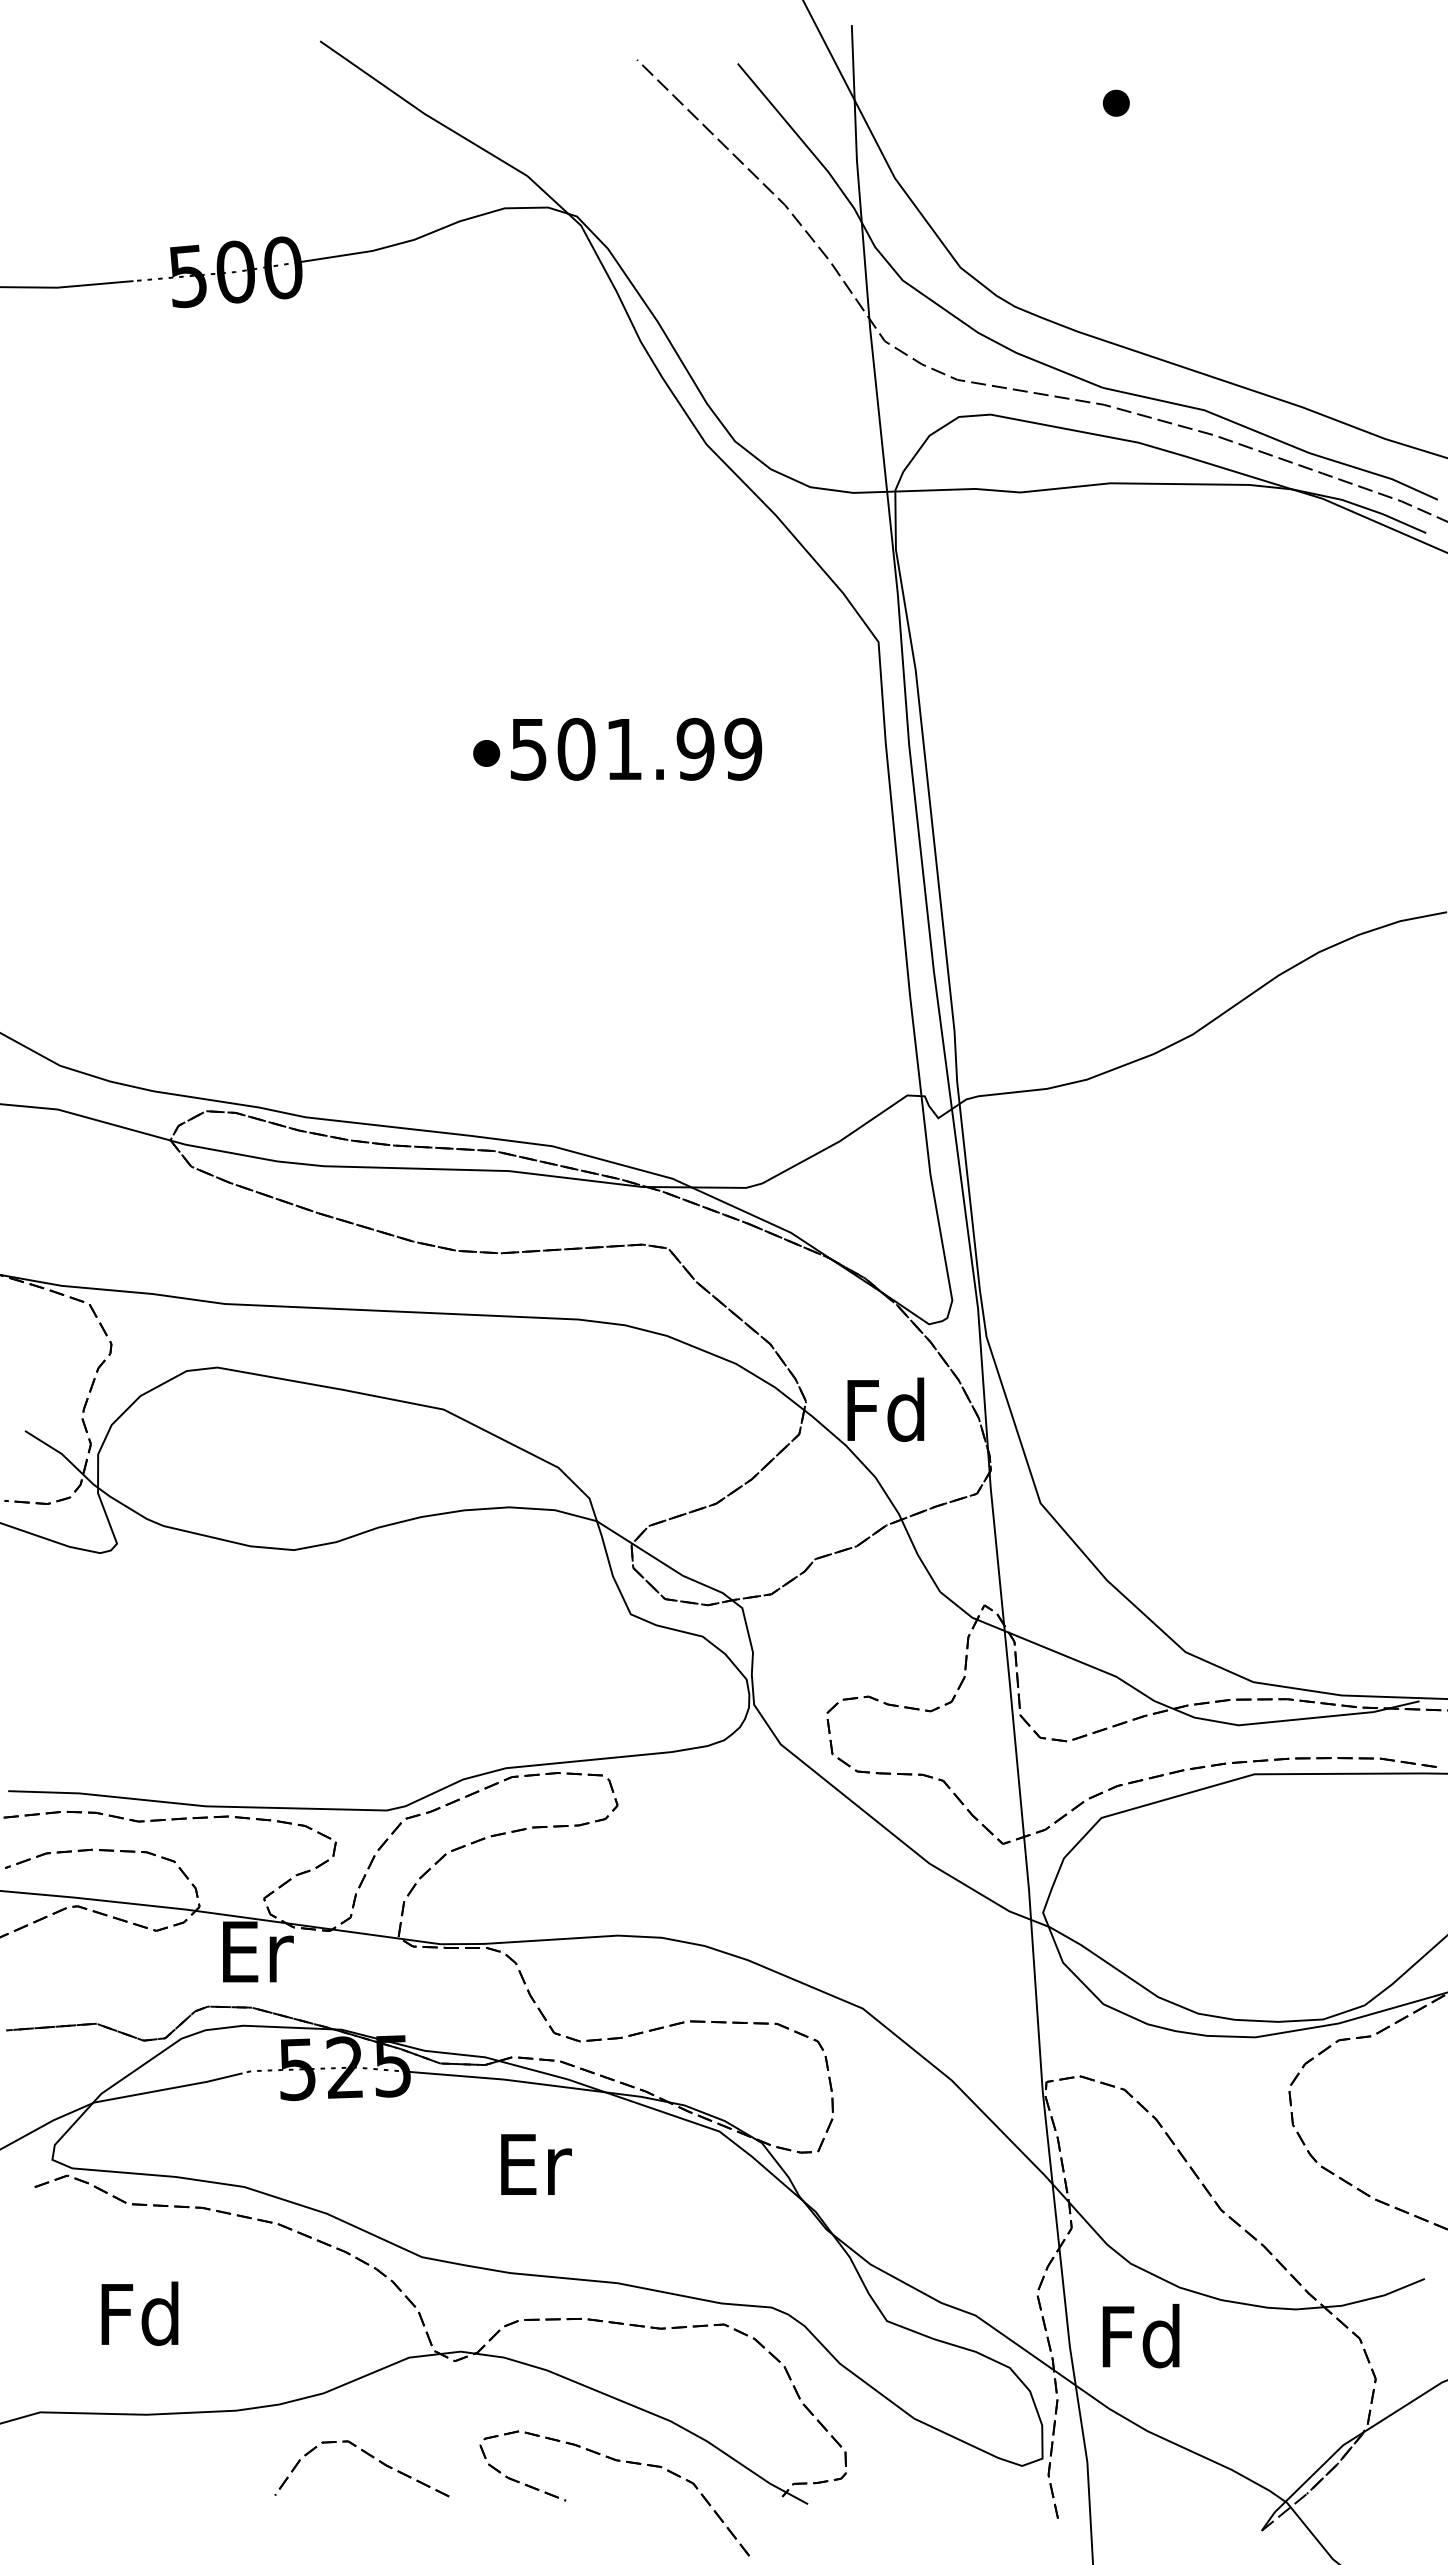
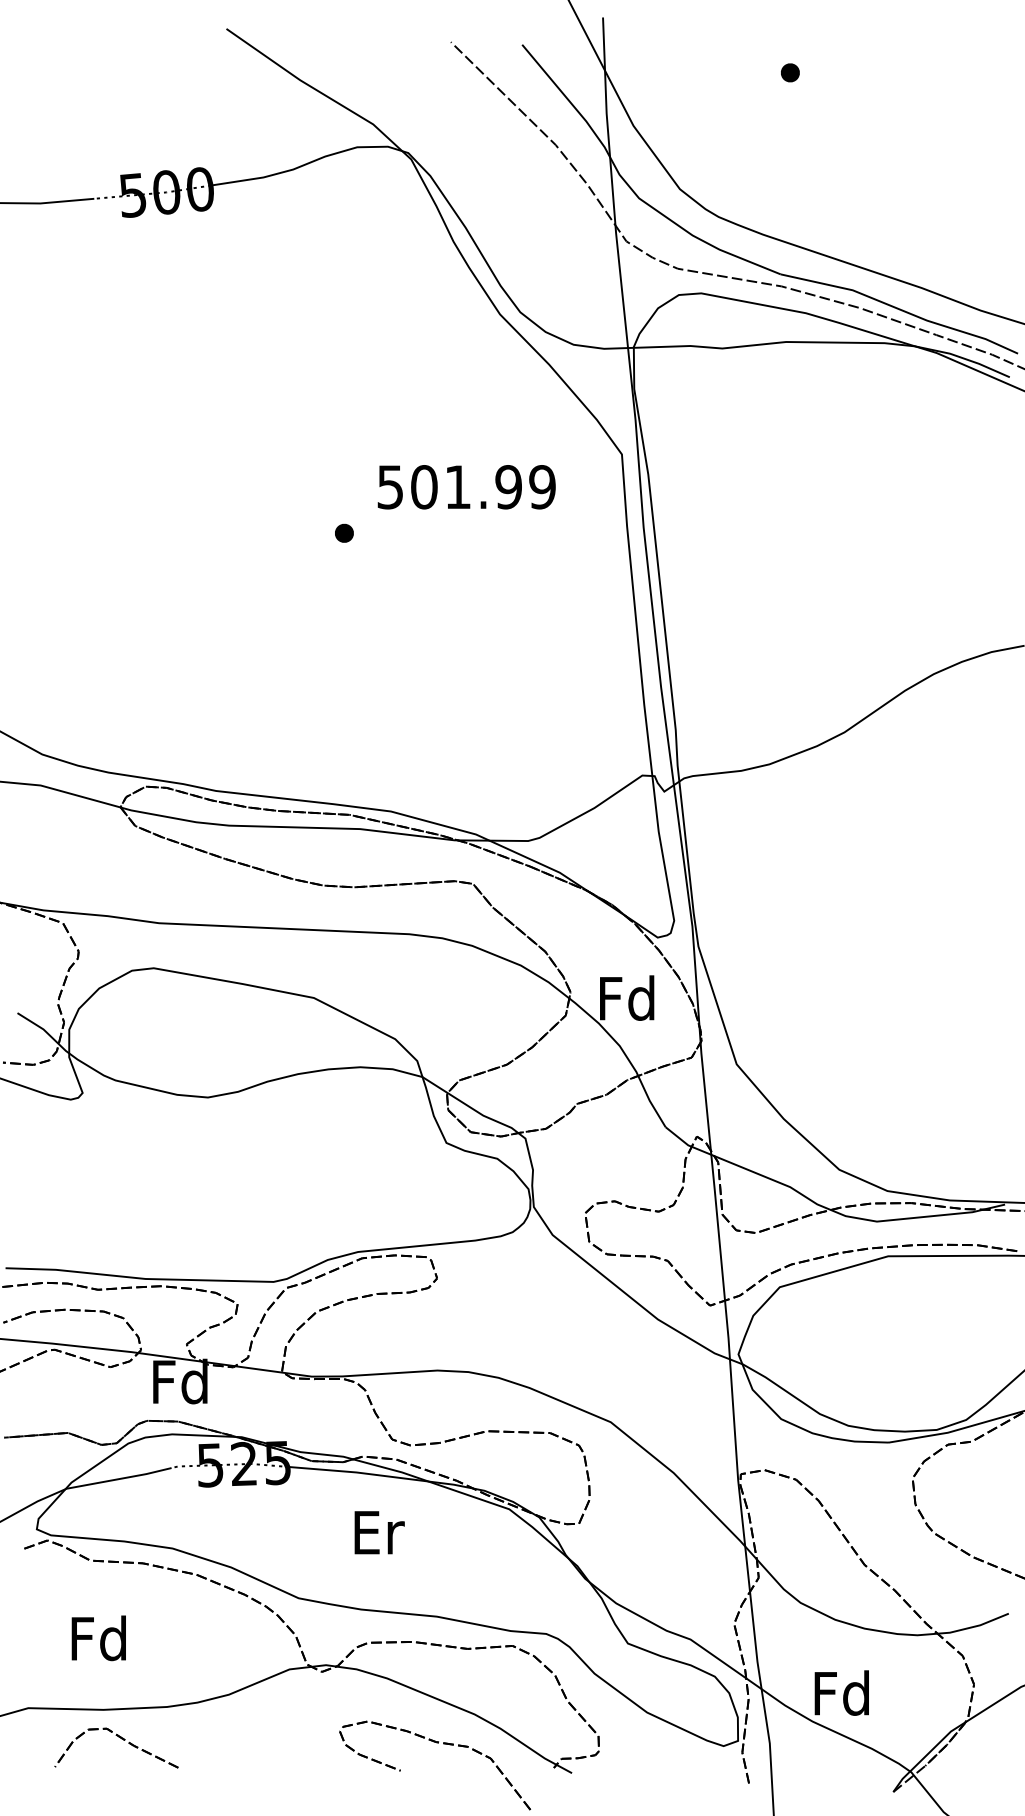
text: (636, 749) -> (466, 487), moved
text: (254, 1951) -> (180, 1381), Er -> Fd
text: (1140, 2336) -> (841, 1693), moved
part: (368, 2455) -> (121, 1738), moved

